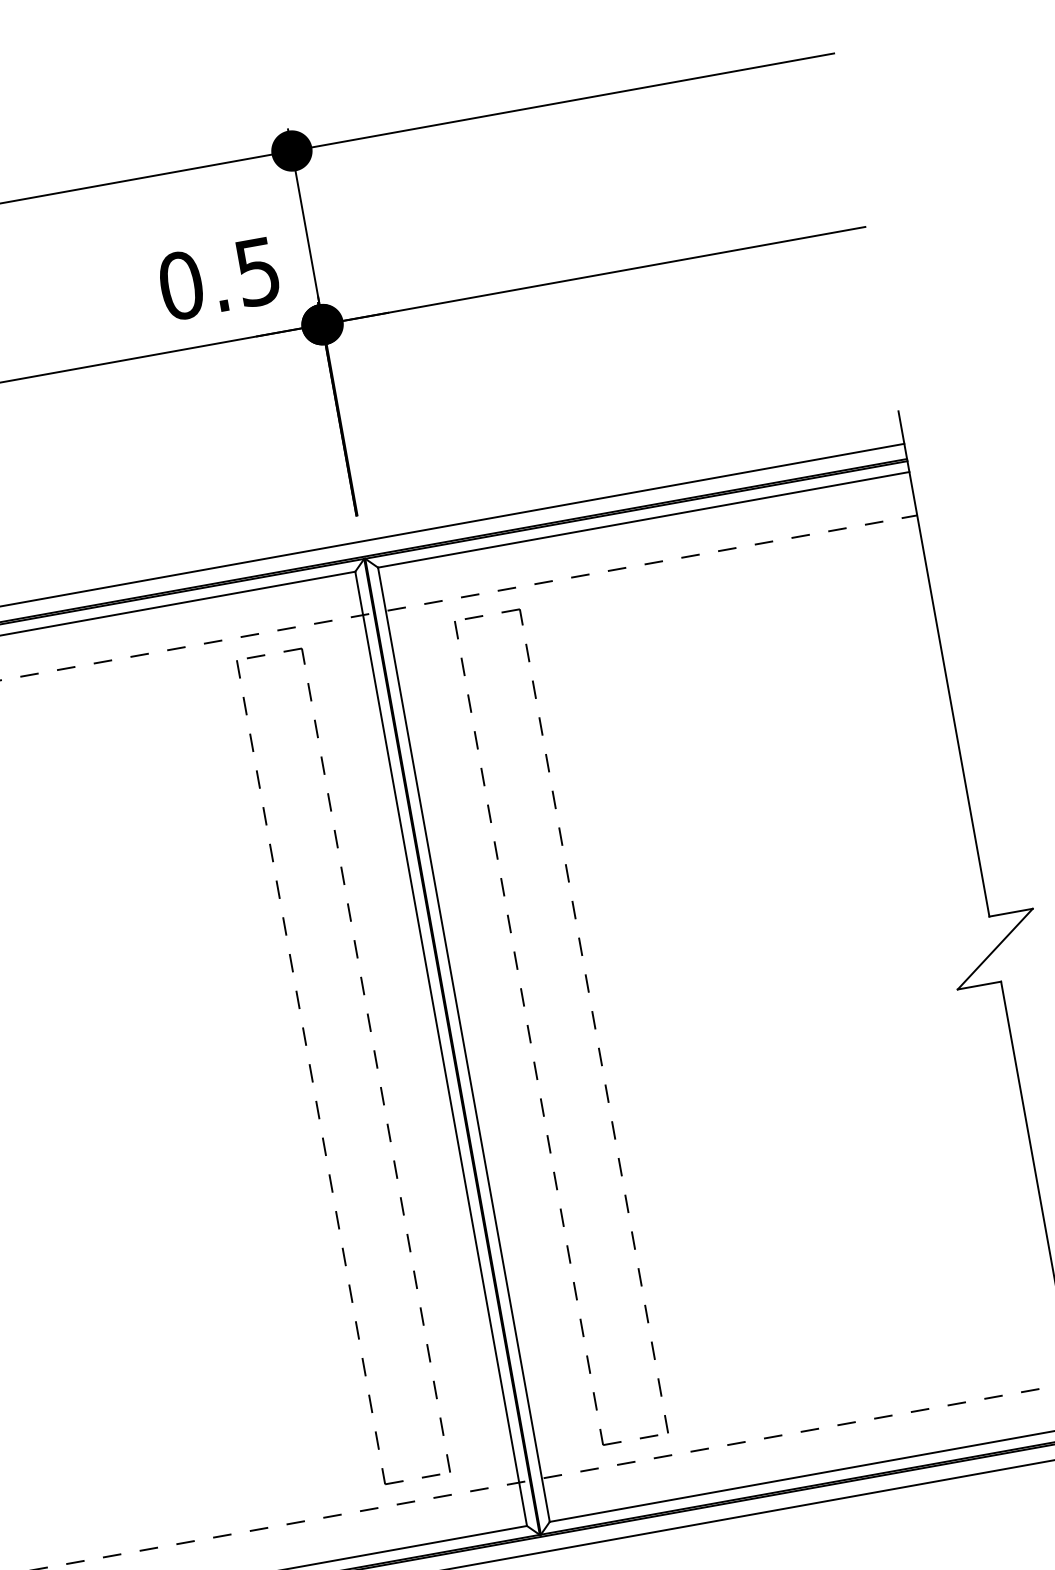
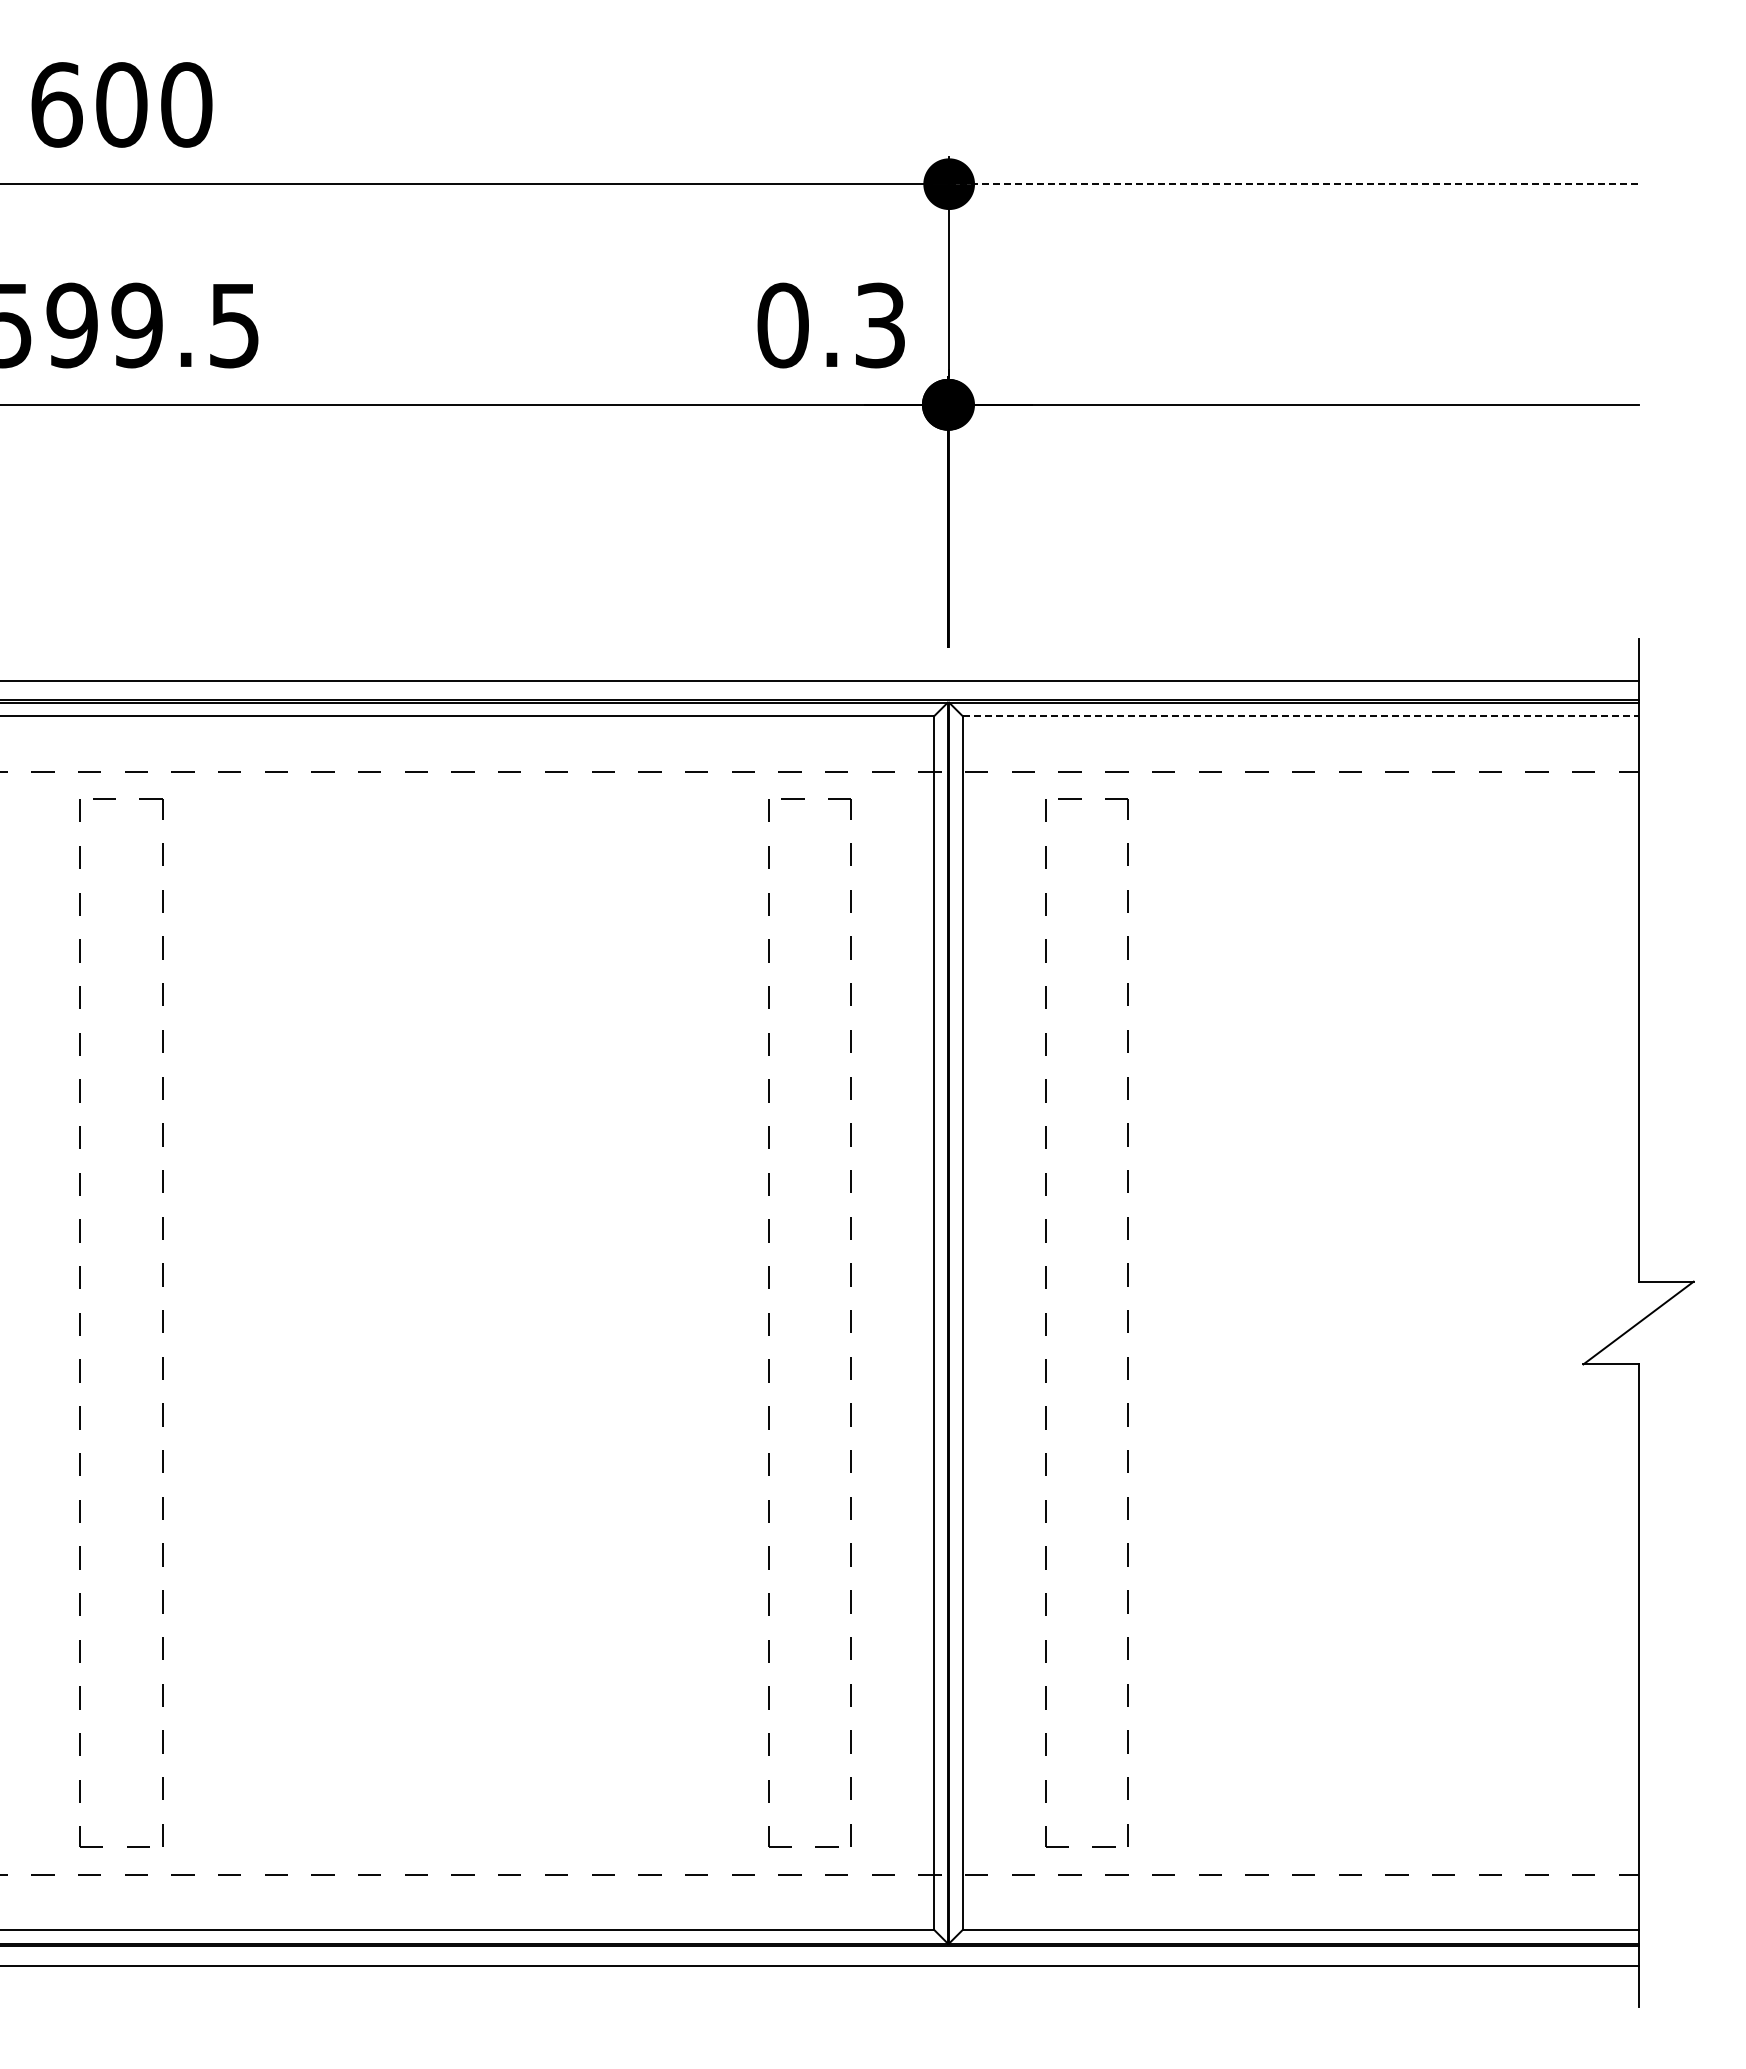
line: (562, 102) -> (1293, 184), solid -> dashed
text: (257, 271) -> (880, 324), 0.5 -> 0.3
line: (643, 519) -> (1300, 716), solid -> dashed

